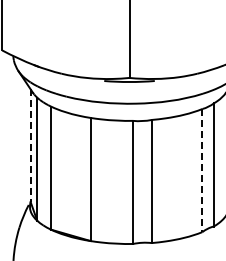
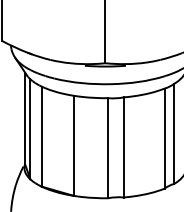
line: (30, 146) -> (24, 119), dashed -> solid
line: (202, 170) -> (164, 138), dashed -> solid

